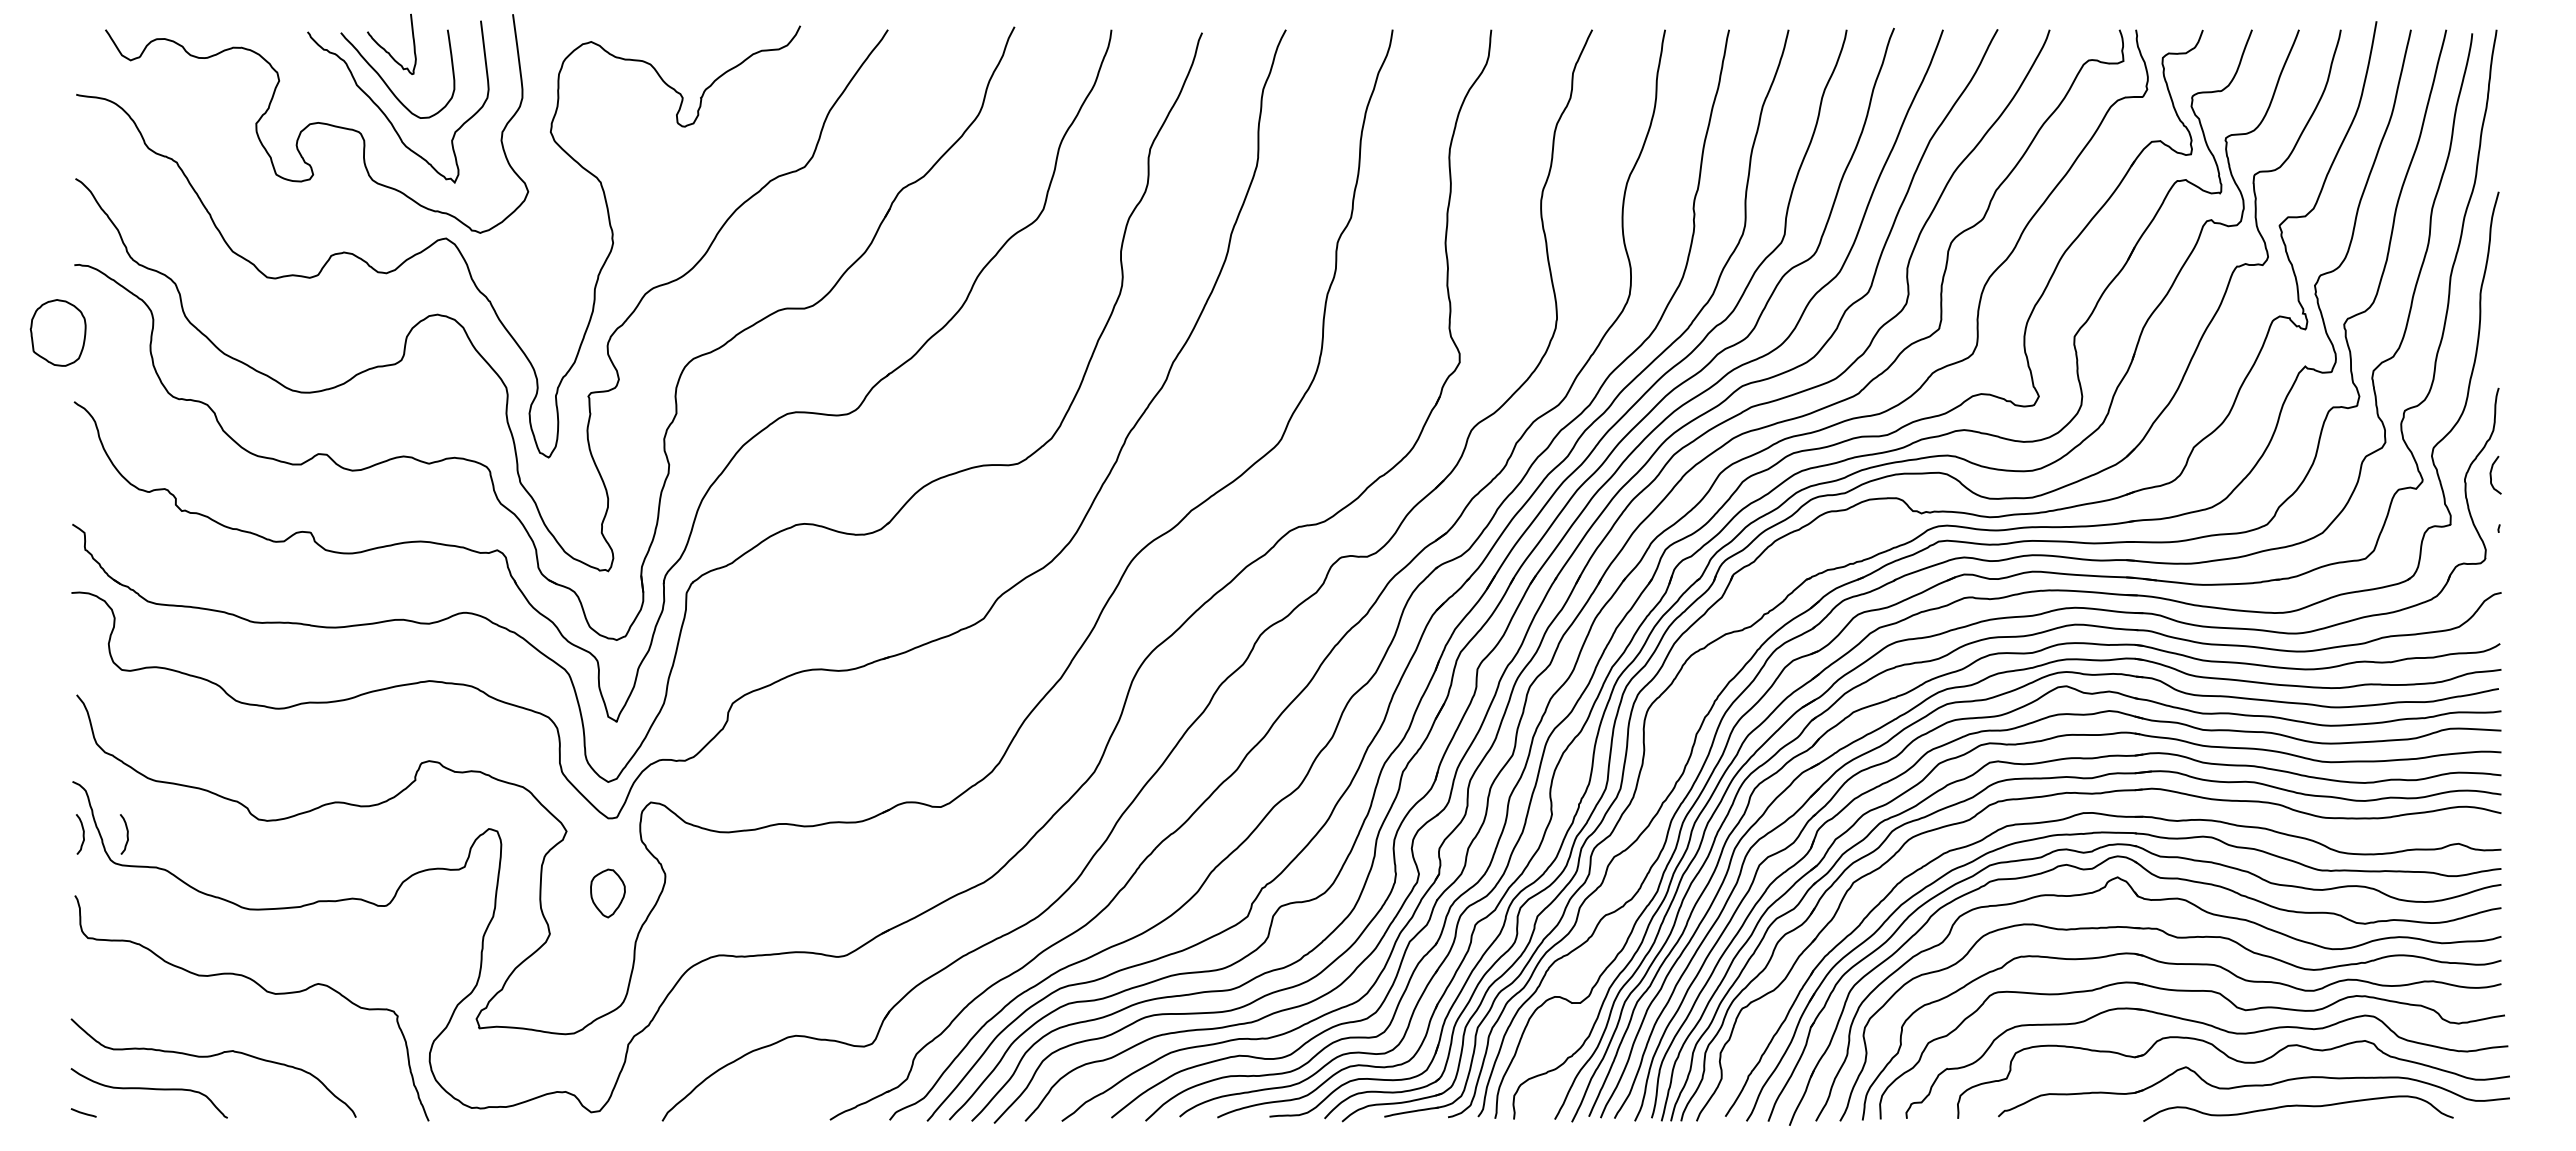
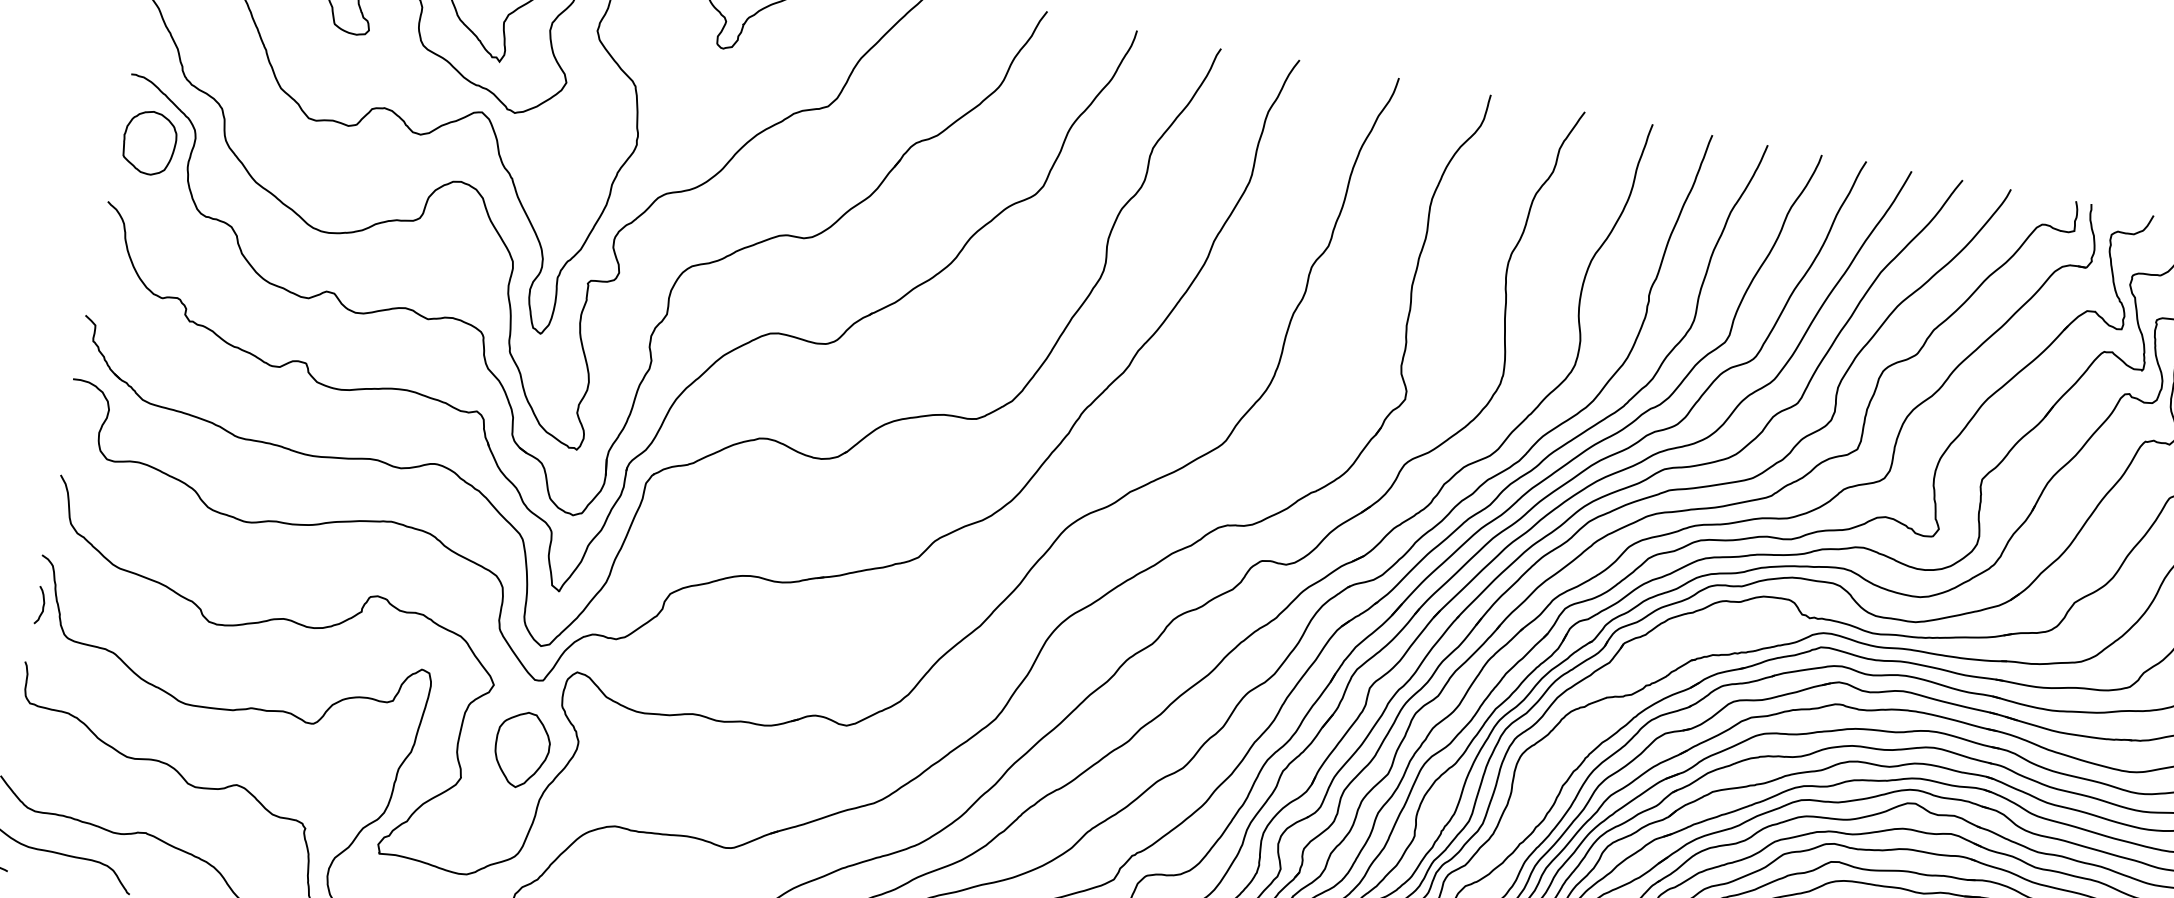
part: (57, 332) -> (148, 142), moved
curve: (126, 834) -> (83, 613), removed
part: (607, 893) -> (521, 749), size x1.67

